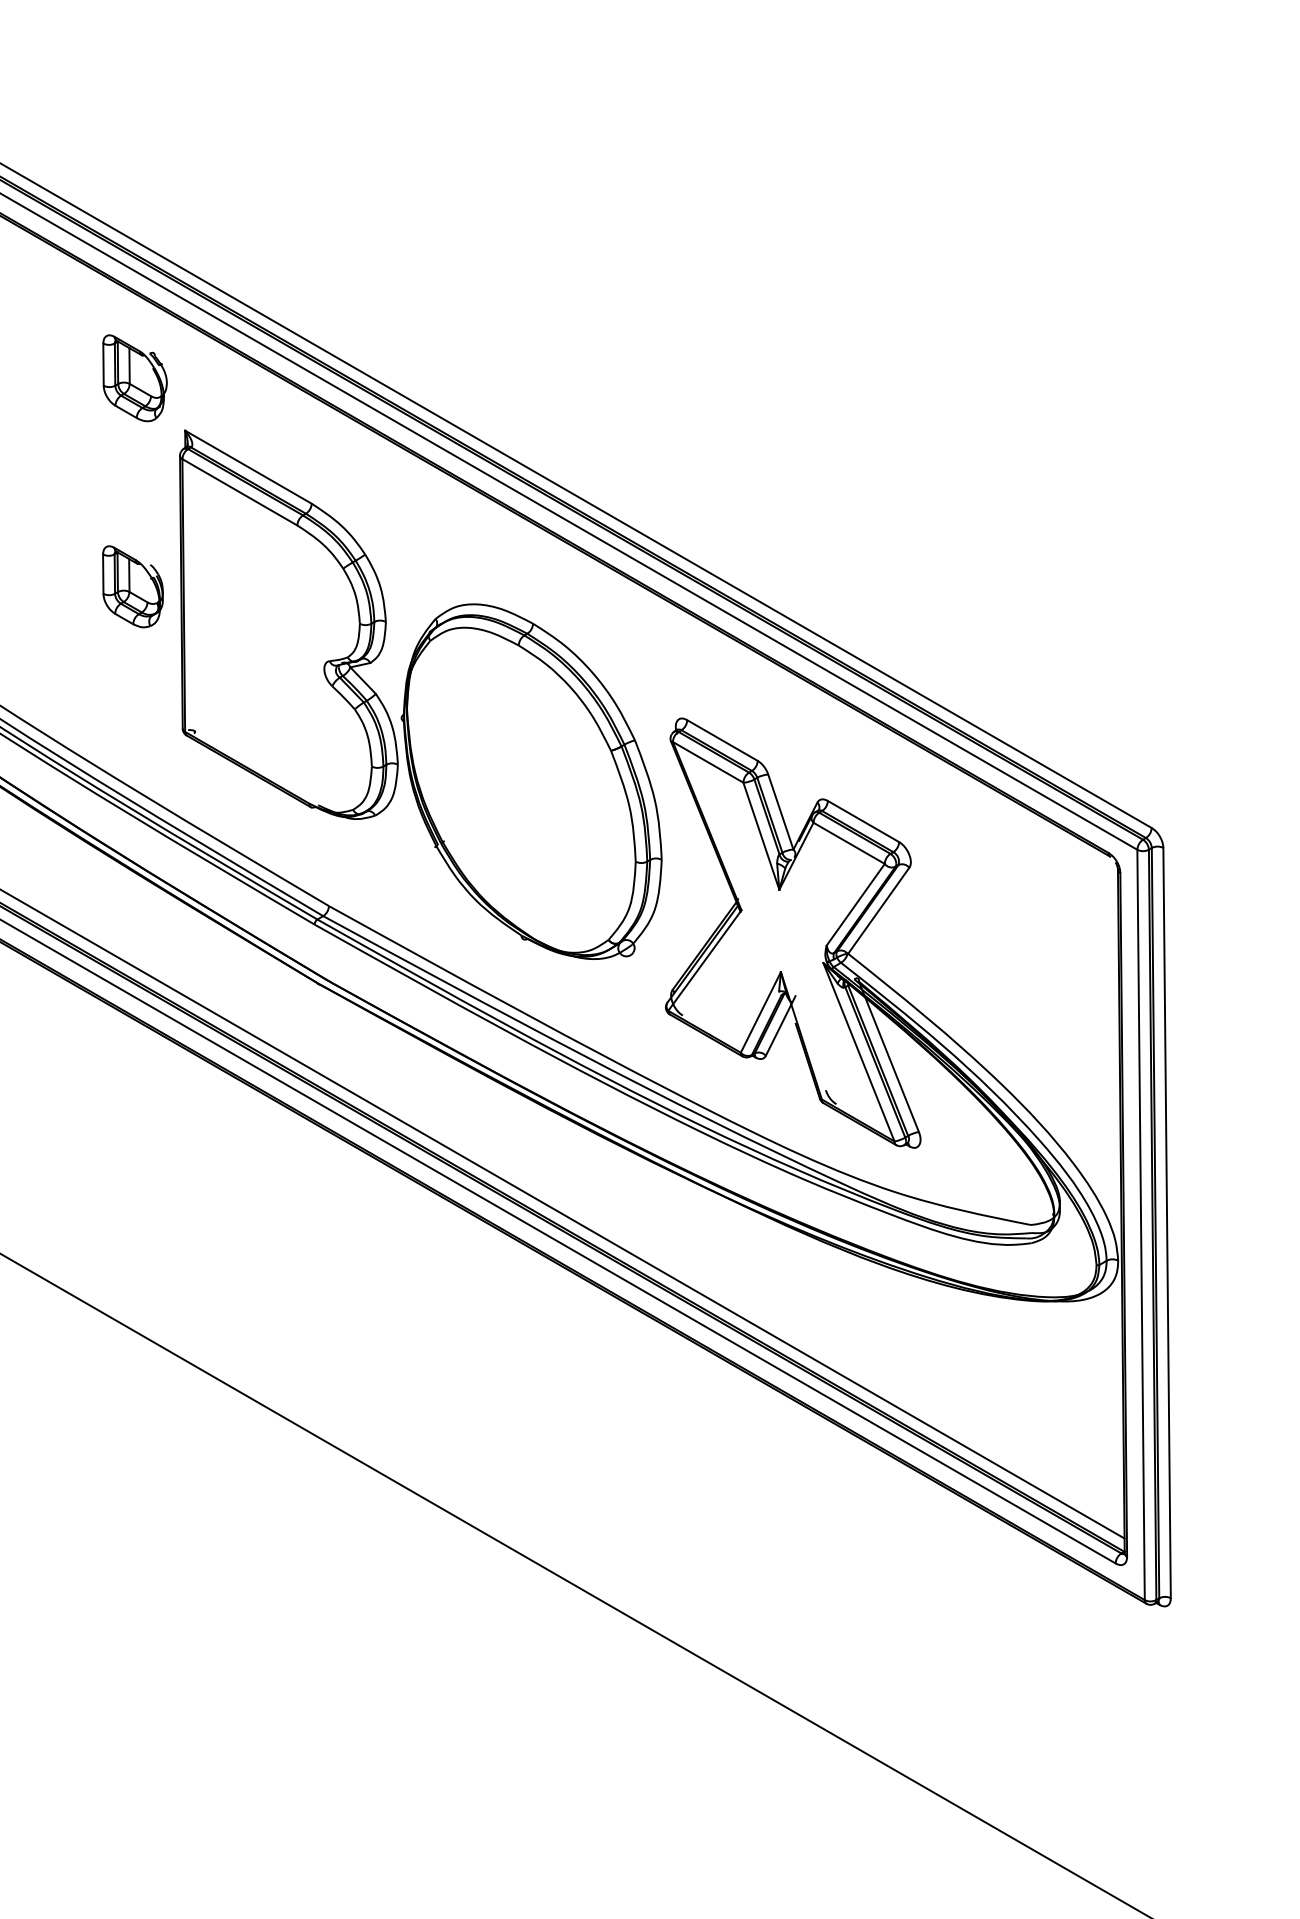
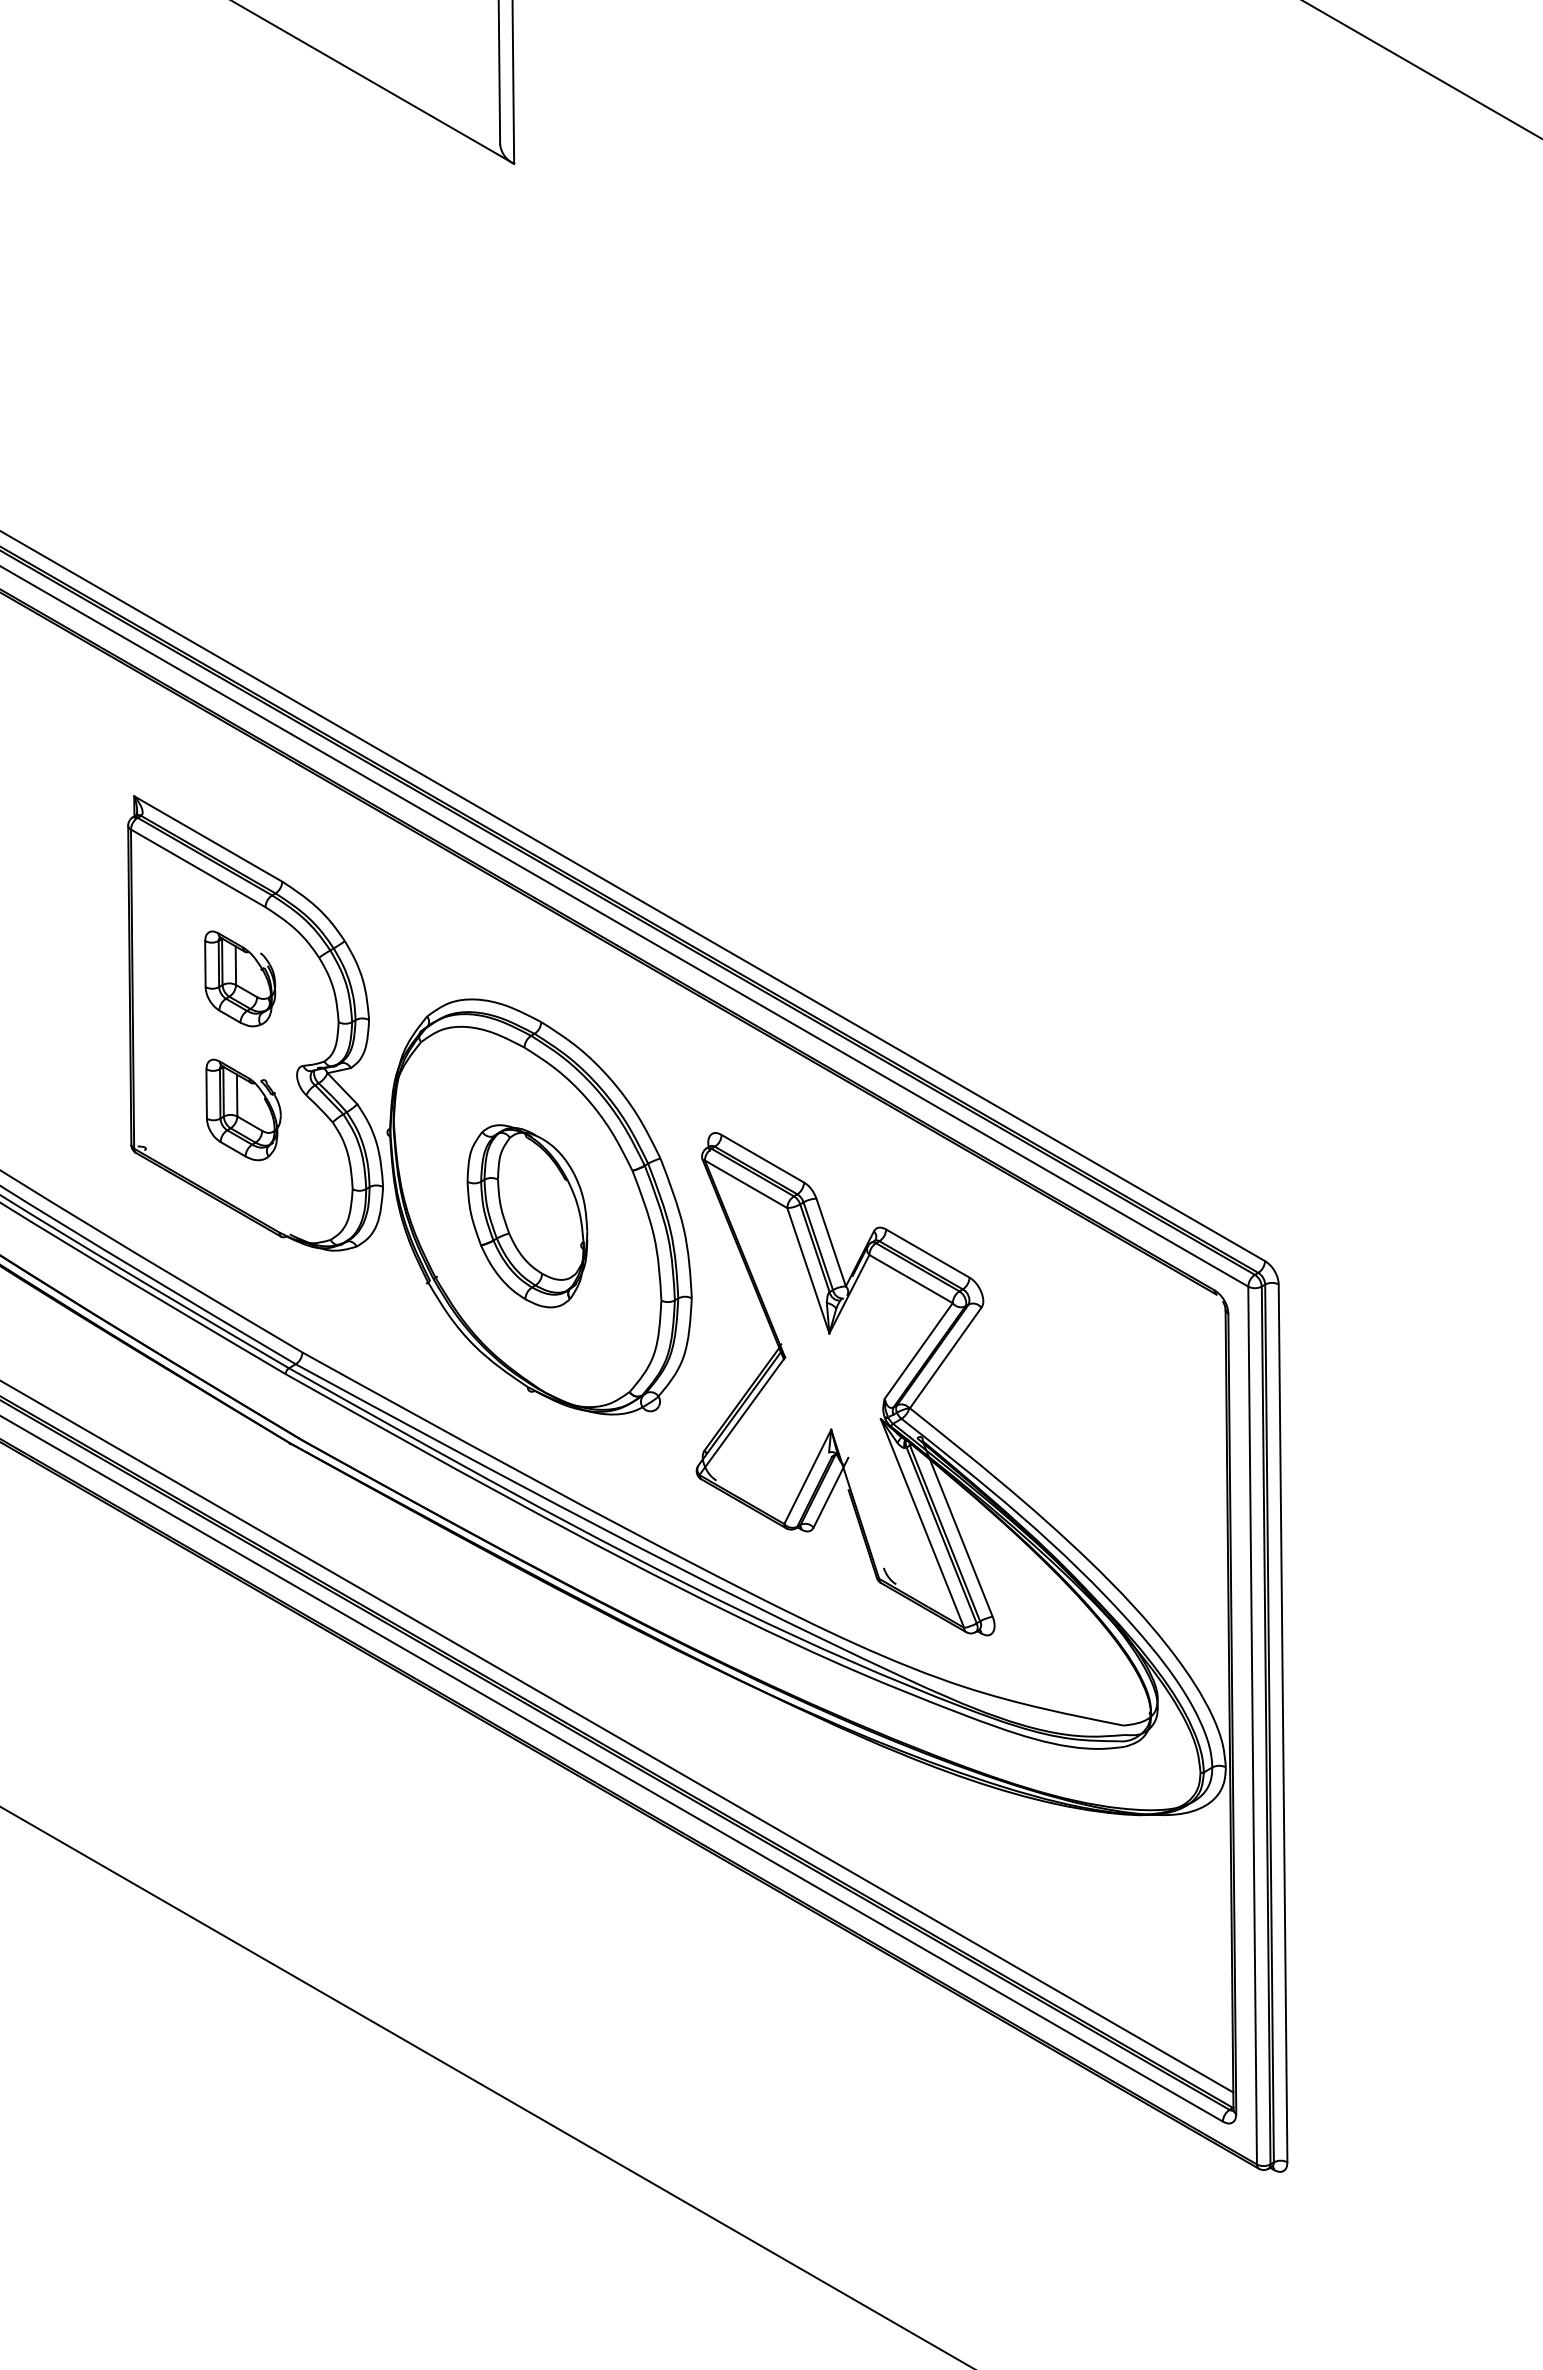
part: (134, 377) -> (243, 1109), moved
part: (133, 586) -> (240, 978), moved
part: (521, 789) -> (527, 1216), added

